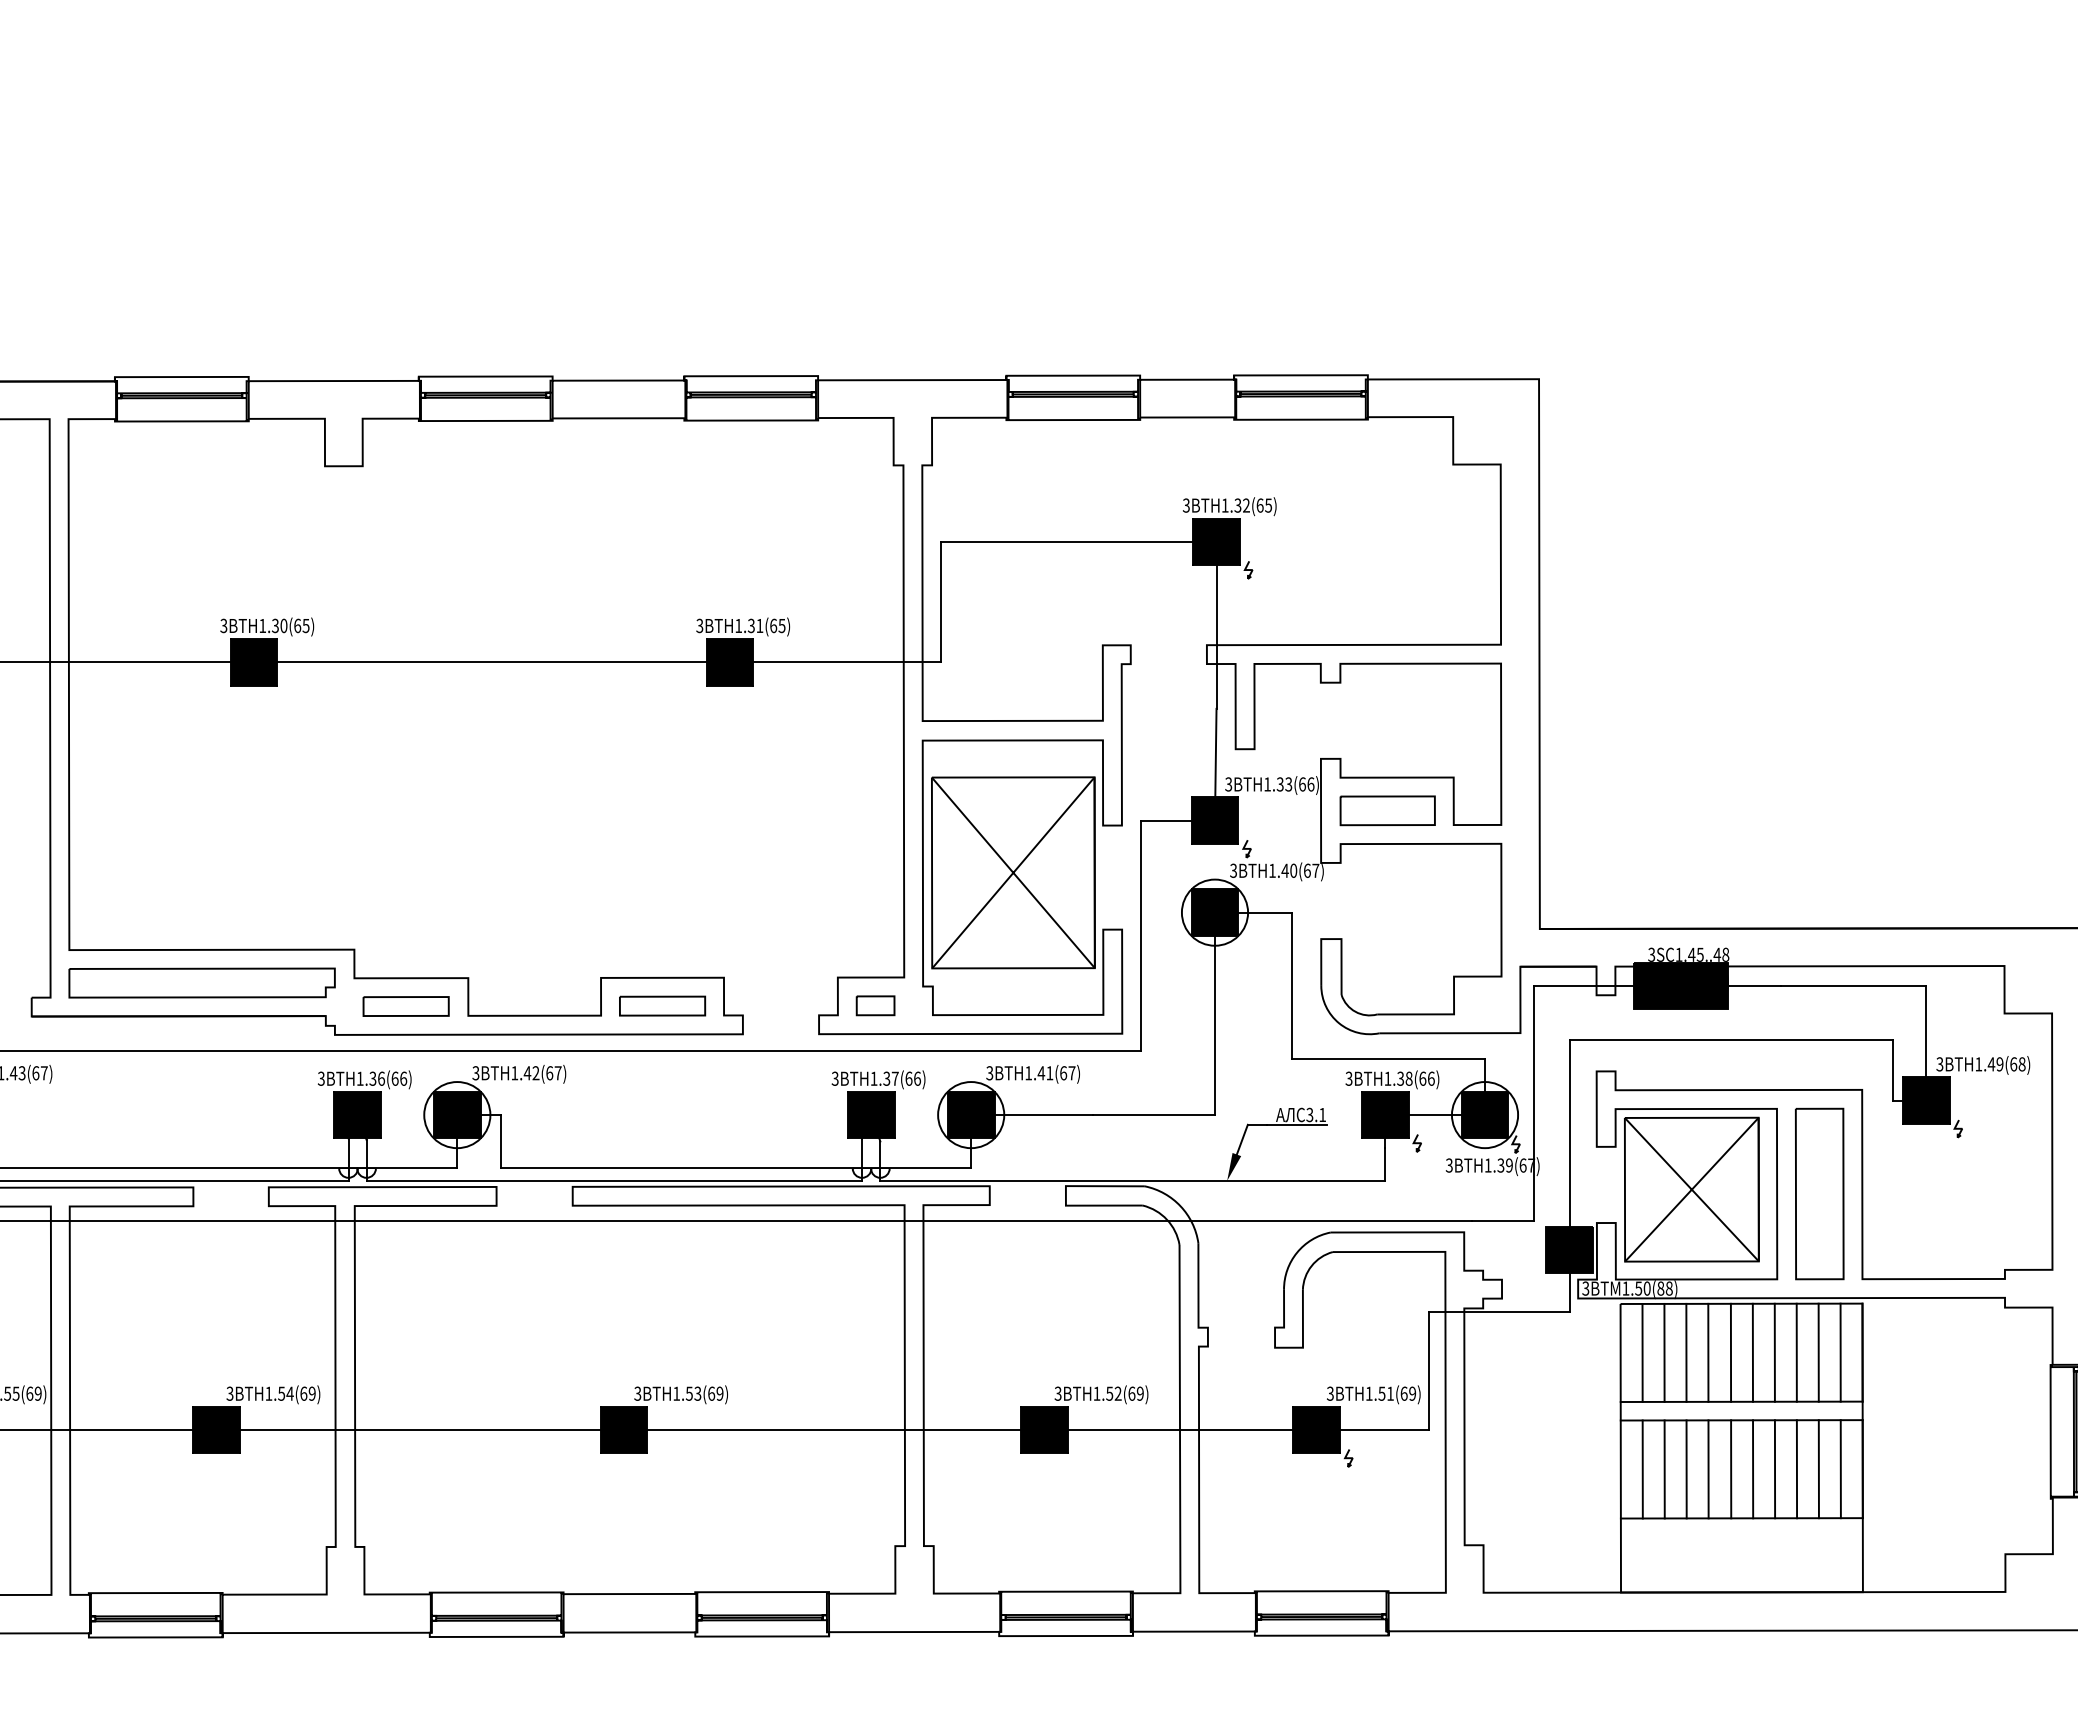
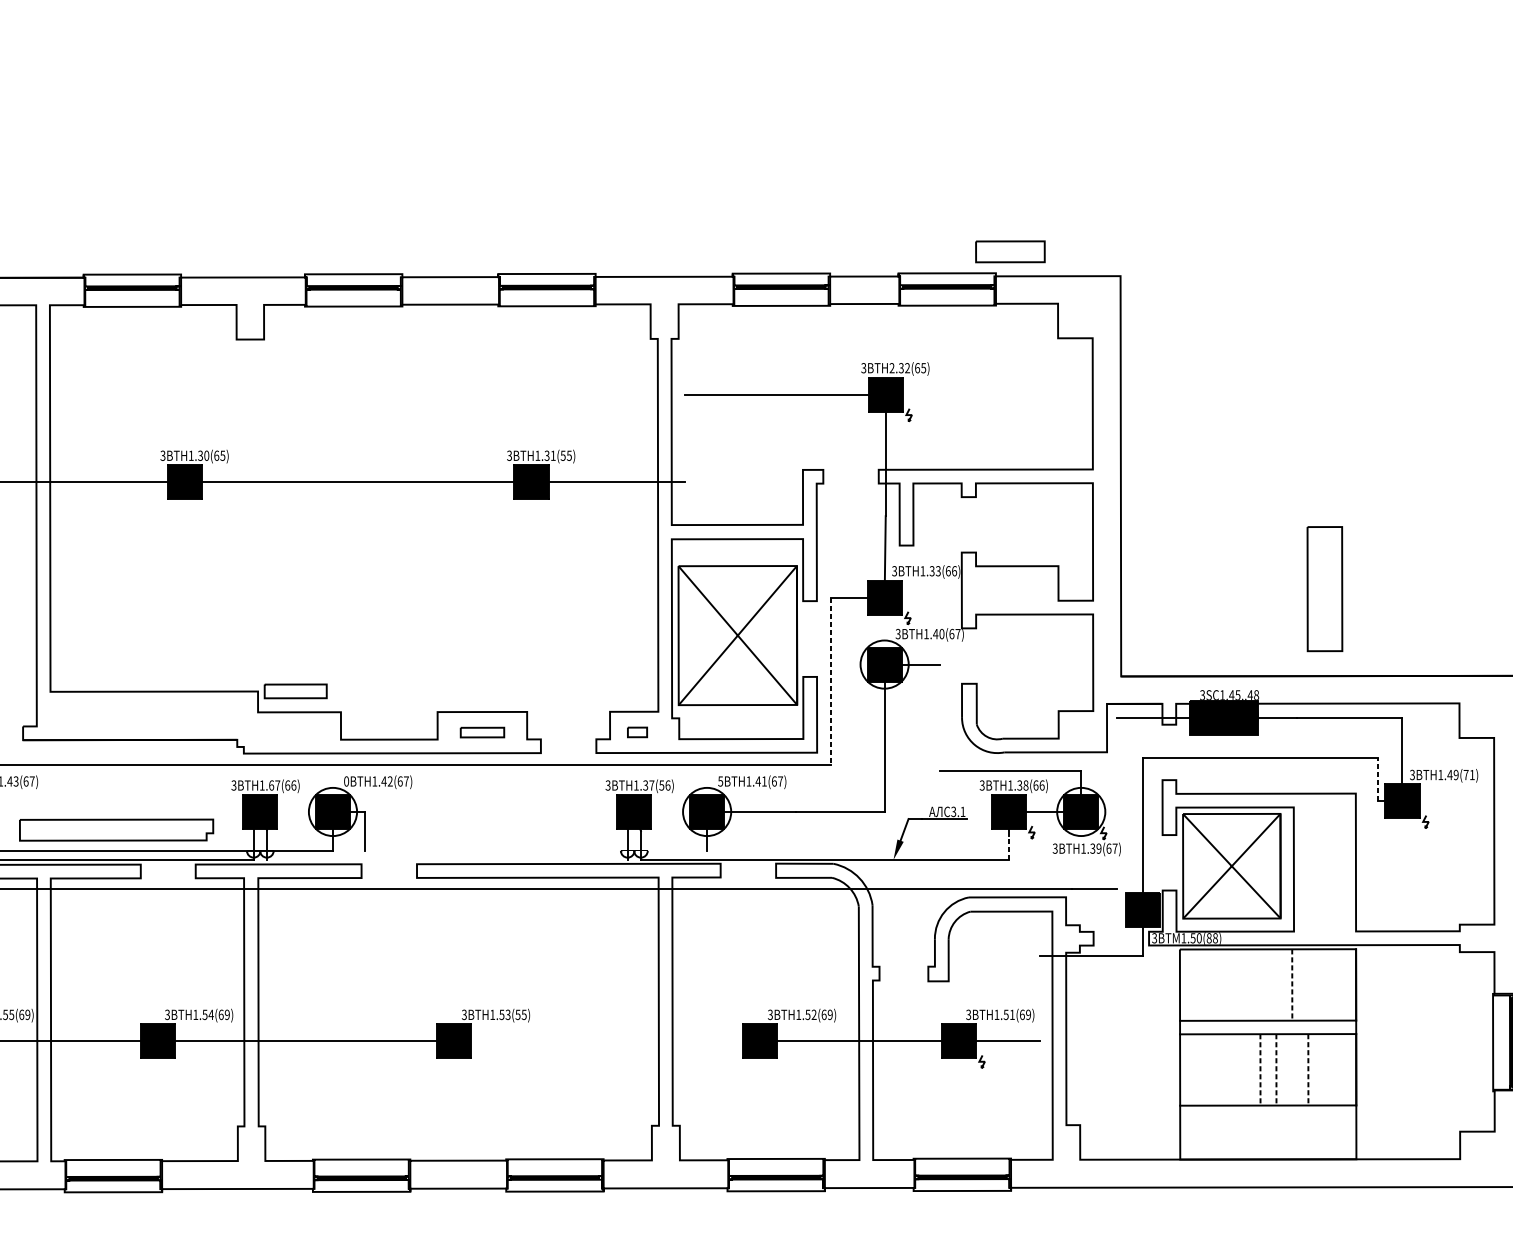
text: (1224, 505) -> (891, 368), 3BTH1.32(65) -> 3BTH2.32(65)
line: (941, 601) -> (685, 438), removed
text: (773, 625) -> (563, 455), 3BTH1.31(65) -> 3BTH1.31(55)
part: (1387, 810) -> (1010, 251), moved
line: (1140, 936) -> (830, 681), solid -> dashed
part: (201, 982) -> (116, 829), moved
line: (1291, 985) -> (940, 717), removed
part: (662, 1005) -> (482, 732), size x0.7
part: (875, 1005) -> (637, 732), size x0.7
part: (405, 1006) -> (295, 691), moved
text: (2017, 1064) -> (1468, 775), 3BTH1.49(68) -> 3BTH1.49(71)
line: (1892, 1070) -> (1377, 779), solid -> dashed
text: (989, 1072) -> (720, 780), 3BTH1.41(67) -> 5BTH1.41(67)
text: (475, 1073) -> (346, 781), 3BTH1.42(67) -> 0BTH1.42(67)
text: (376, 1078) -> (274, 785), 3BTH1.36(66) -> 3BTH1.67(66)
text: (908, 1078) -> (661, 785), 3BTH1.37(66) -> 3BTH1.37(56)
line: (1533, 1103) -> (1116, 803), removed
line: (1385, 1163) -> (1008, 847), solid -> dashed
line: (736, 1168) -> (536, 850), removed
line: (614, 1180) -> (447, 859), removed
part: (1819, 1193) -> (1324, 588), moved
line: (1642, 1352) -> (1195, 984), removed
line: (1664, 1352) -> (1211, 984), removed
line: (1686, 1352) -> (1227, 984), removed
line: (1708, 1352) -> (1243, 984), removed
line: (1730, 1352) -> (1259, 984), removed
line: (1752, 1352) -> (1275, 984), removed
line: (1796, 1352) -> (1308, 984), removed
line: (1818, 1352) -> (1324, 984), removed
line: (1840, 1352) -> (1340, 984), removed
line: (1774, 1353) -> (1292, 985), solid -> dashed
line: (1428, 1371) -> (1040, 998), removed
text: (715, 1393) -> (520, 1014), 3BTH1.53(69) -> 3BTH1.53(55)
line: (834, 1430) -> (607, 1041), removed
line: (1642, 1469) -> (1195, 1070), removed
line: (1664, 1469) -> (1211, 1070), removed
line: (1686, 1469) -> (1227, 1070), removed
line: (1708, 1469) -> (1243, 1070), removed
line: (1731, 1469) -> (1260, 1070), solid -> dashed
line: (1753, 1469) -> (1276, 1070), solid -> dashed
line: (1774, 1469) -> (1292, 1070), removed
line: (1796, 1469) -> (1308, 1070), solid -> dashed
line: (1818, 1469) -> (1324, 1070), removed
line: (1840, 1469) -> (1340, 1070), removed

